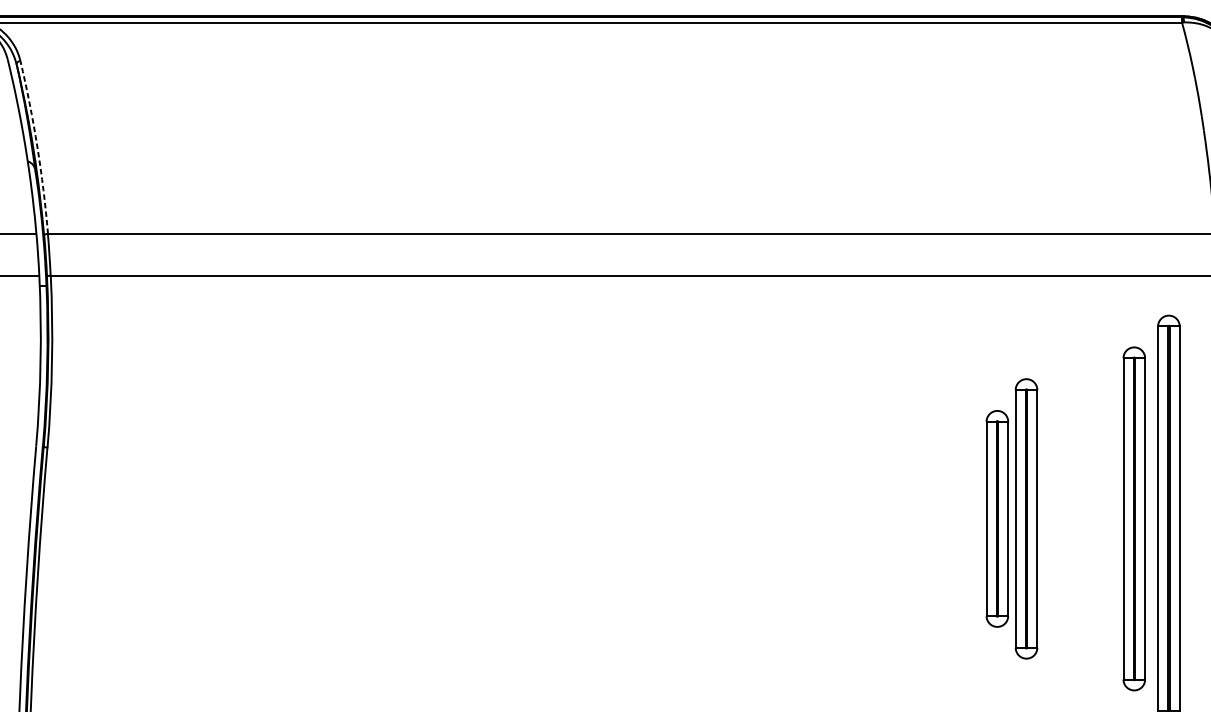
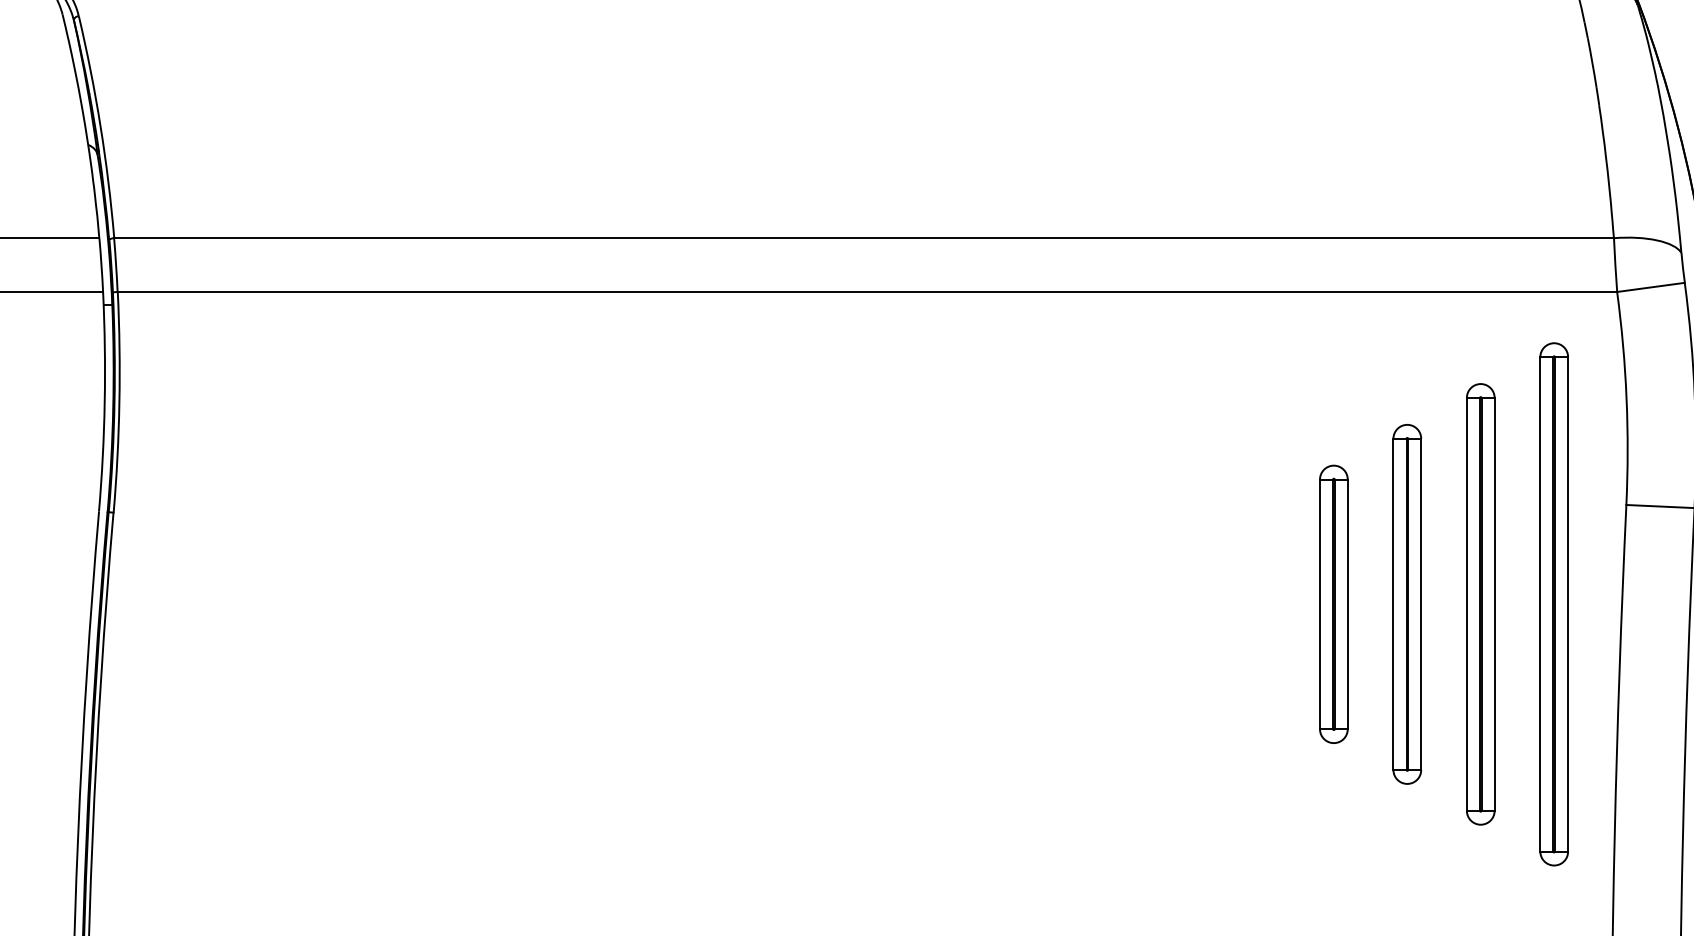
arc: (37, 146) -> (100, 126), dashed -> solid
part: (1026, 519) -> (1407, 604), moved
part: (1134, 519) -> (1480, 604), moved

